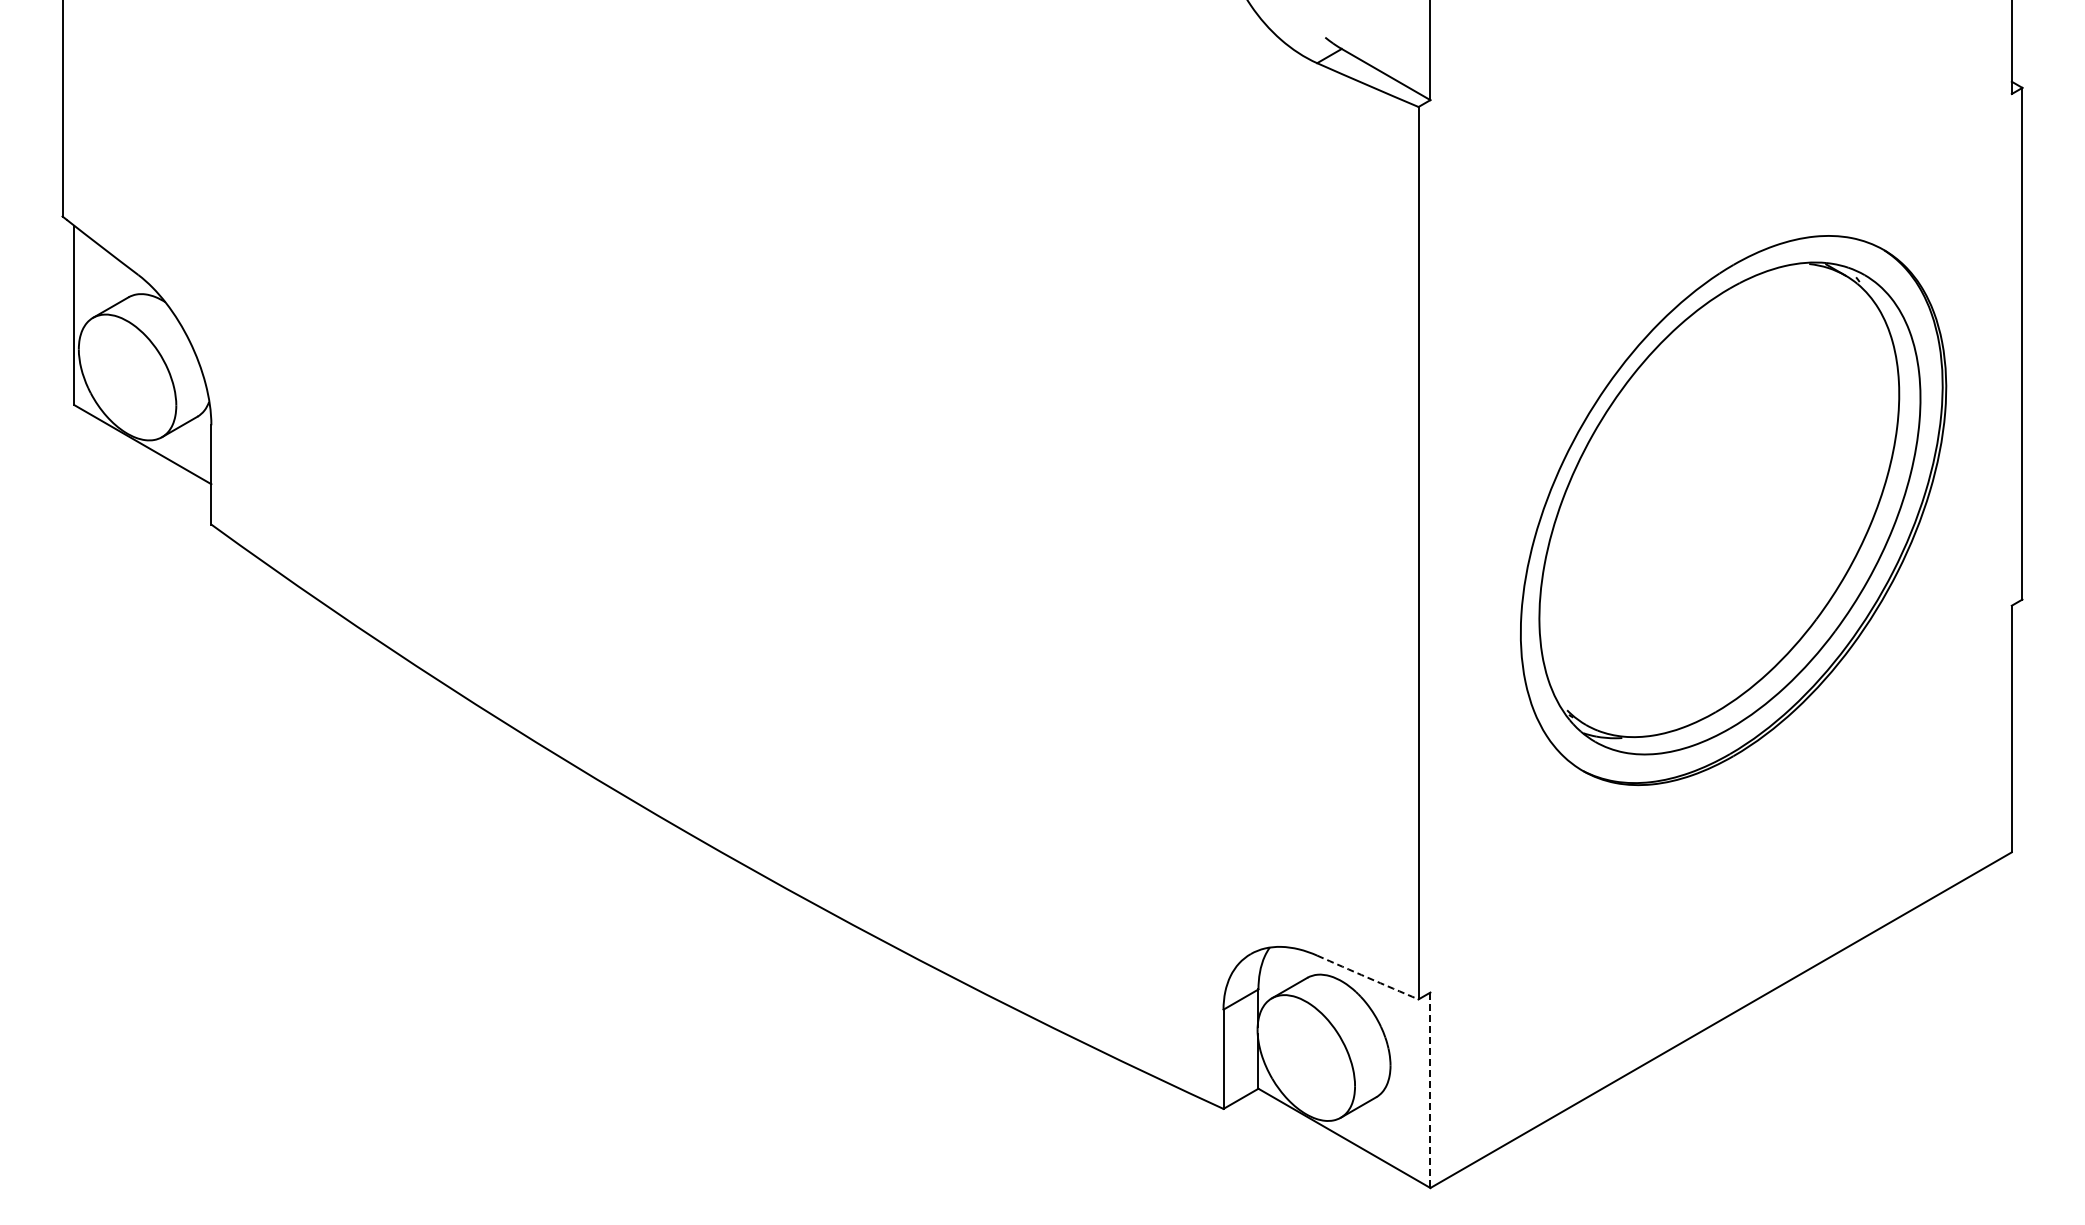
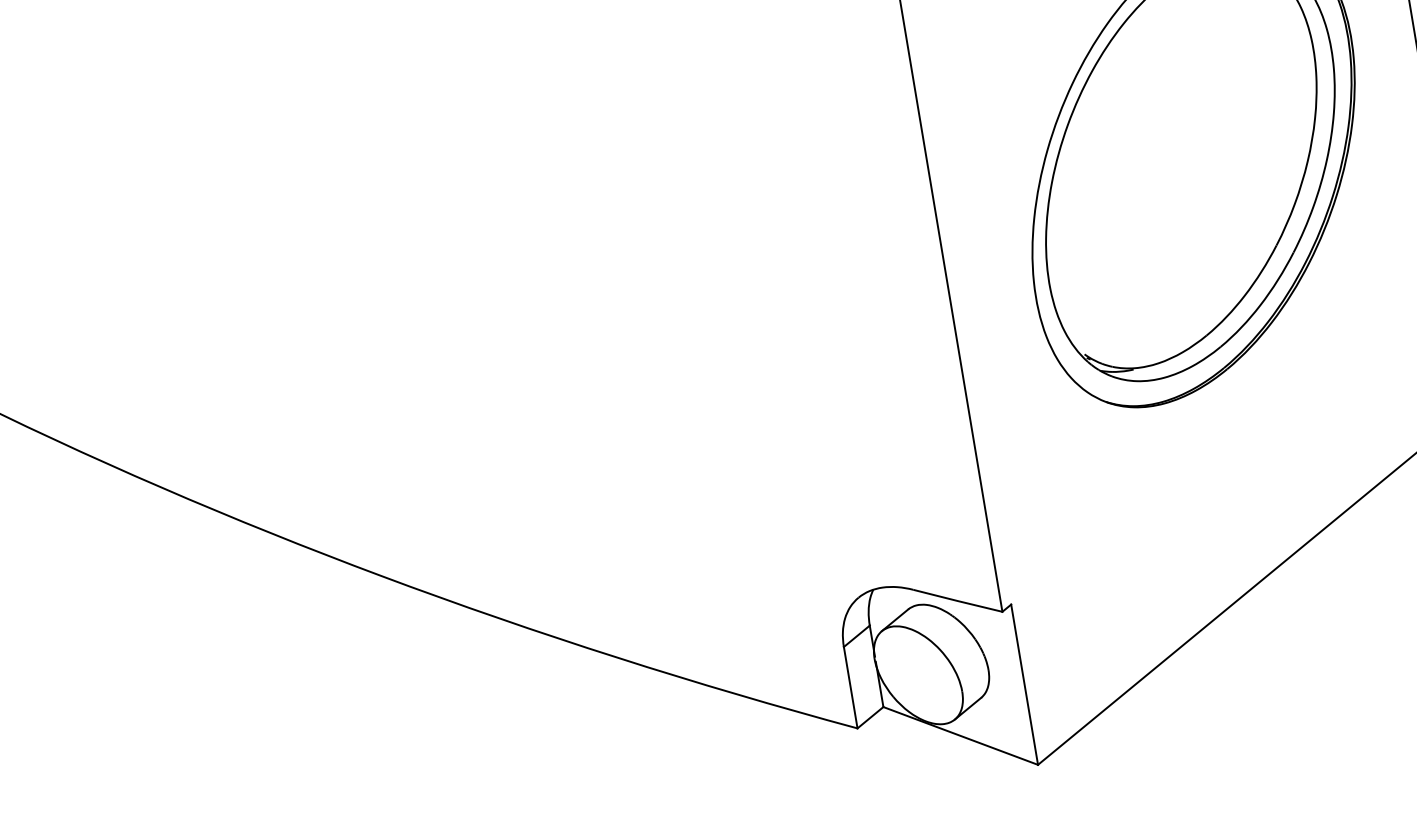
arc: (1367, 977) -> (957, 600), dashed -> solid
line: (1430, 1090) -> (1024, 684), dashed -> solid

